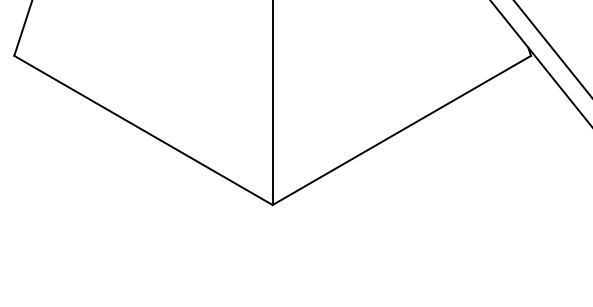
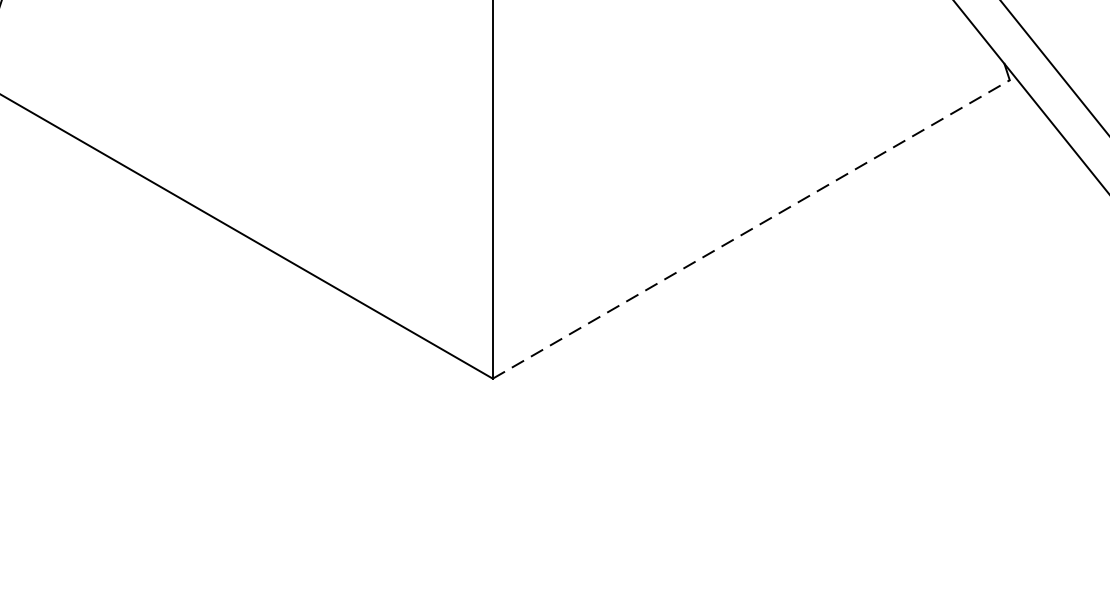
line: (402, 130) -> (752, 229), solid -> dashed

